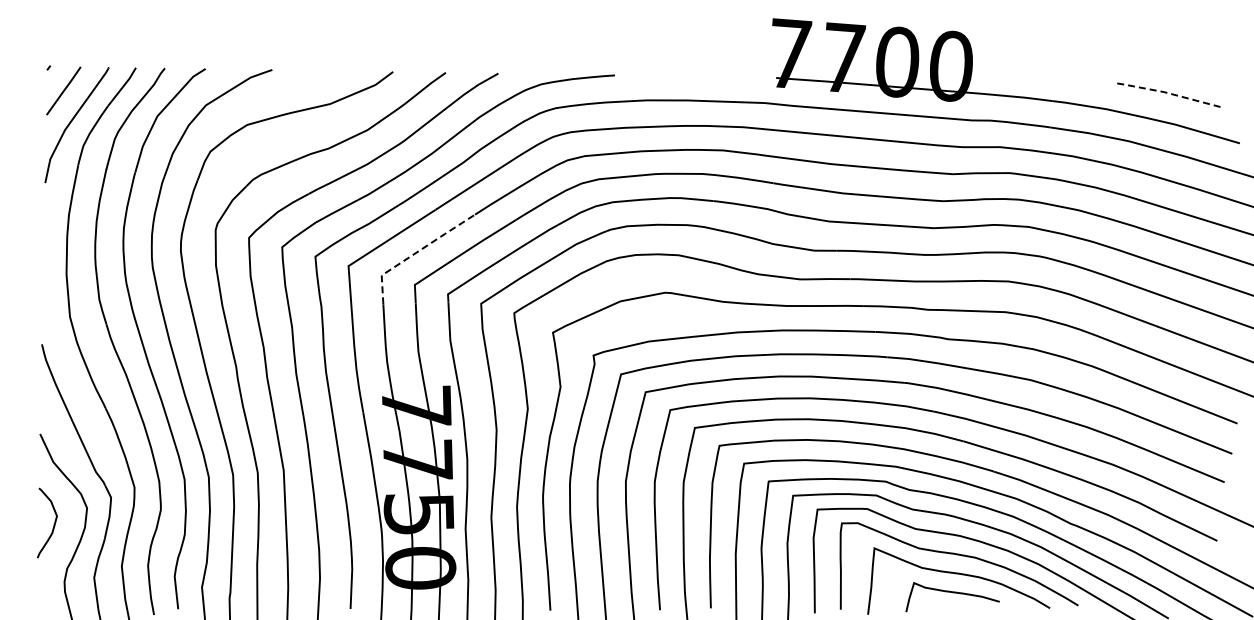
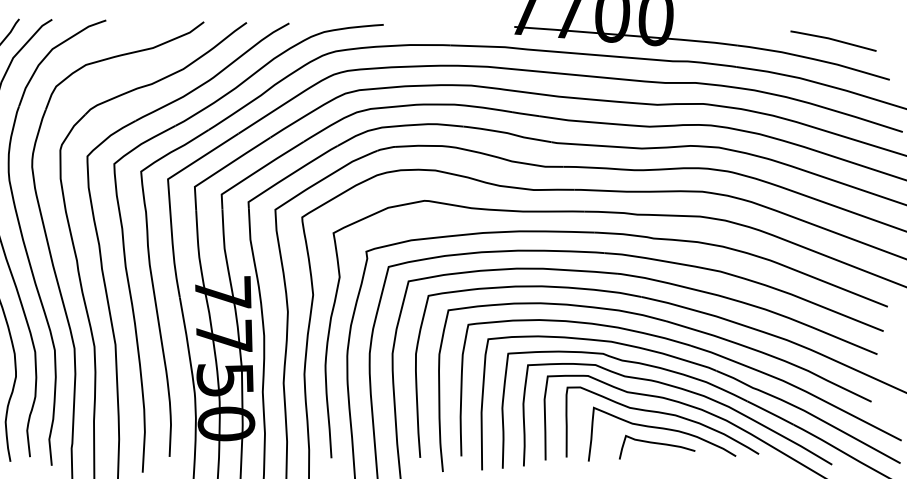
line: (1169, 93) -> (832, 39), dashed -> solid
line: (416, 252) -> (223, 168), dashed -> solid

